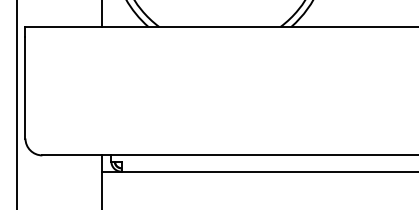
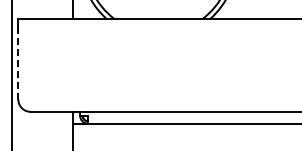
line: (25, 88) -> (18, 63), solid -> dashed

